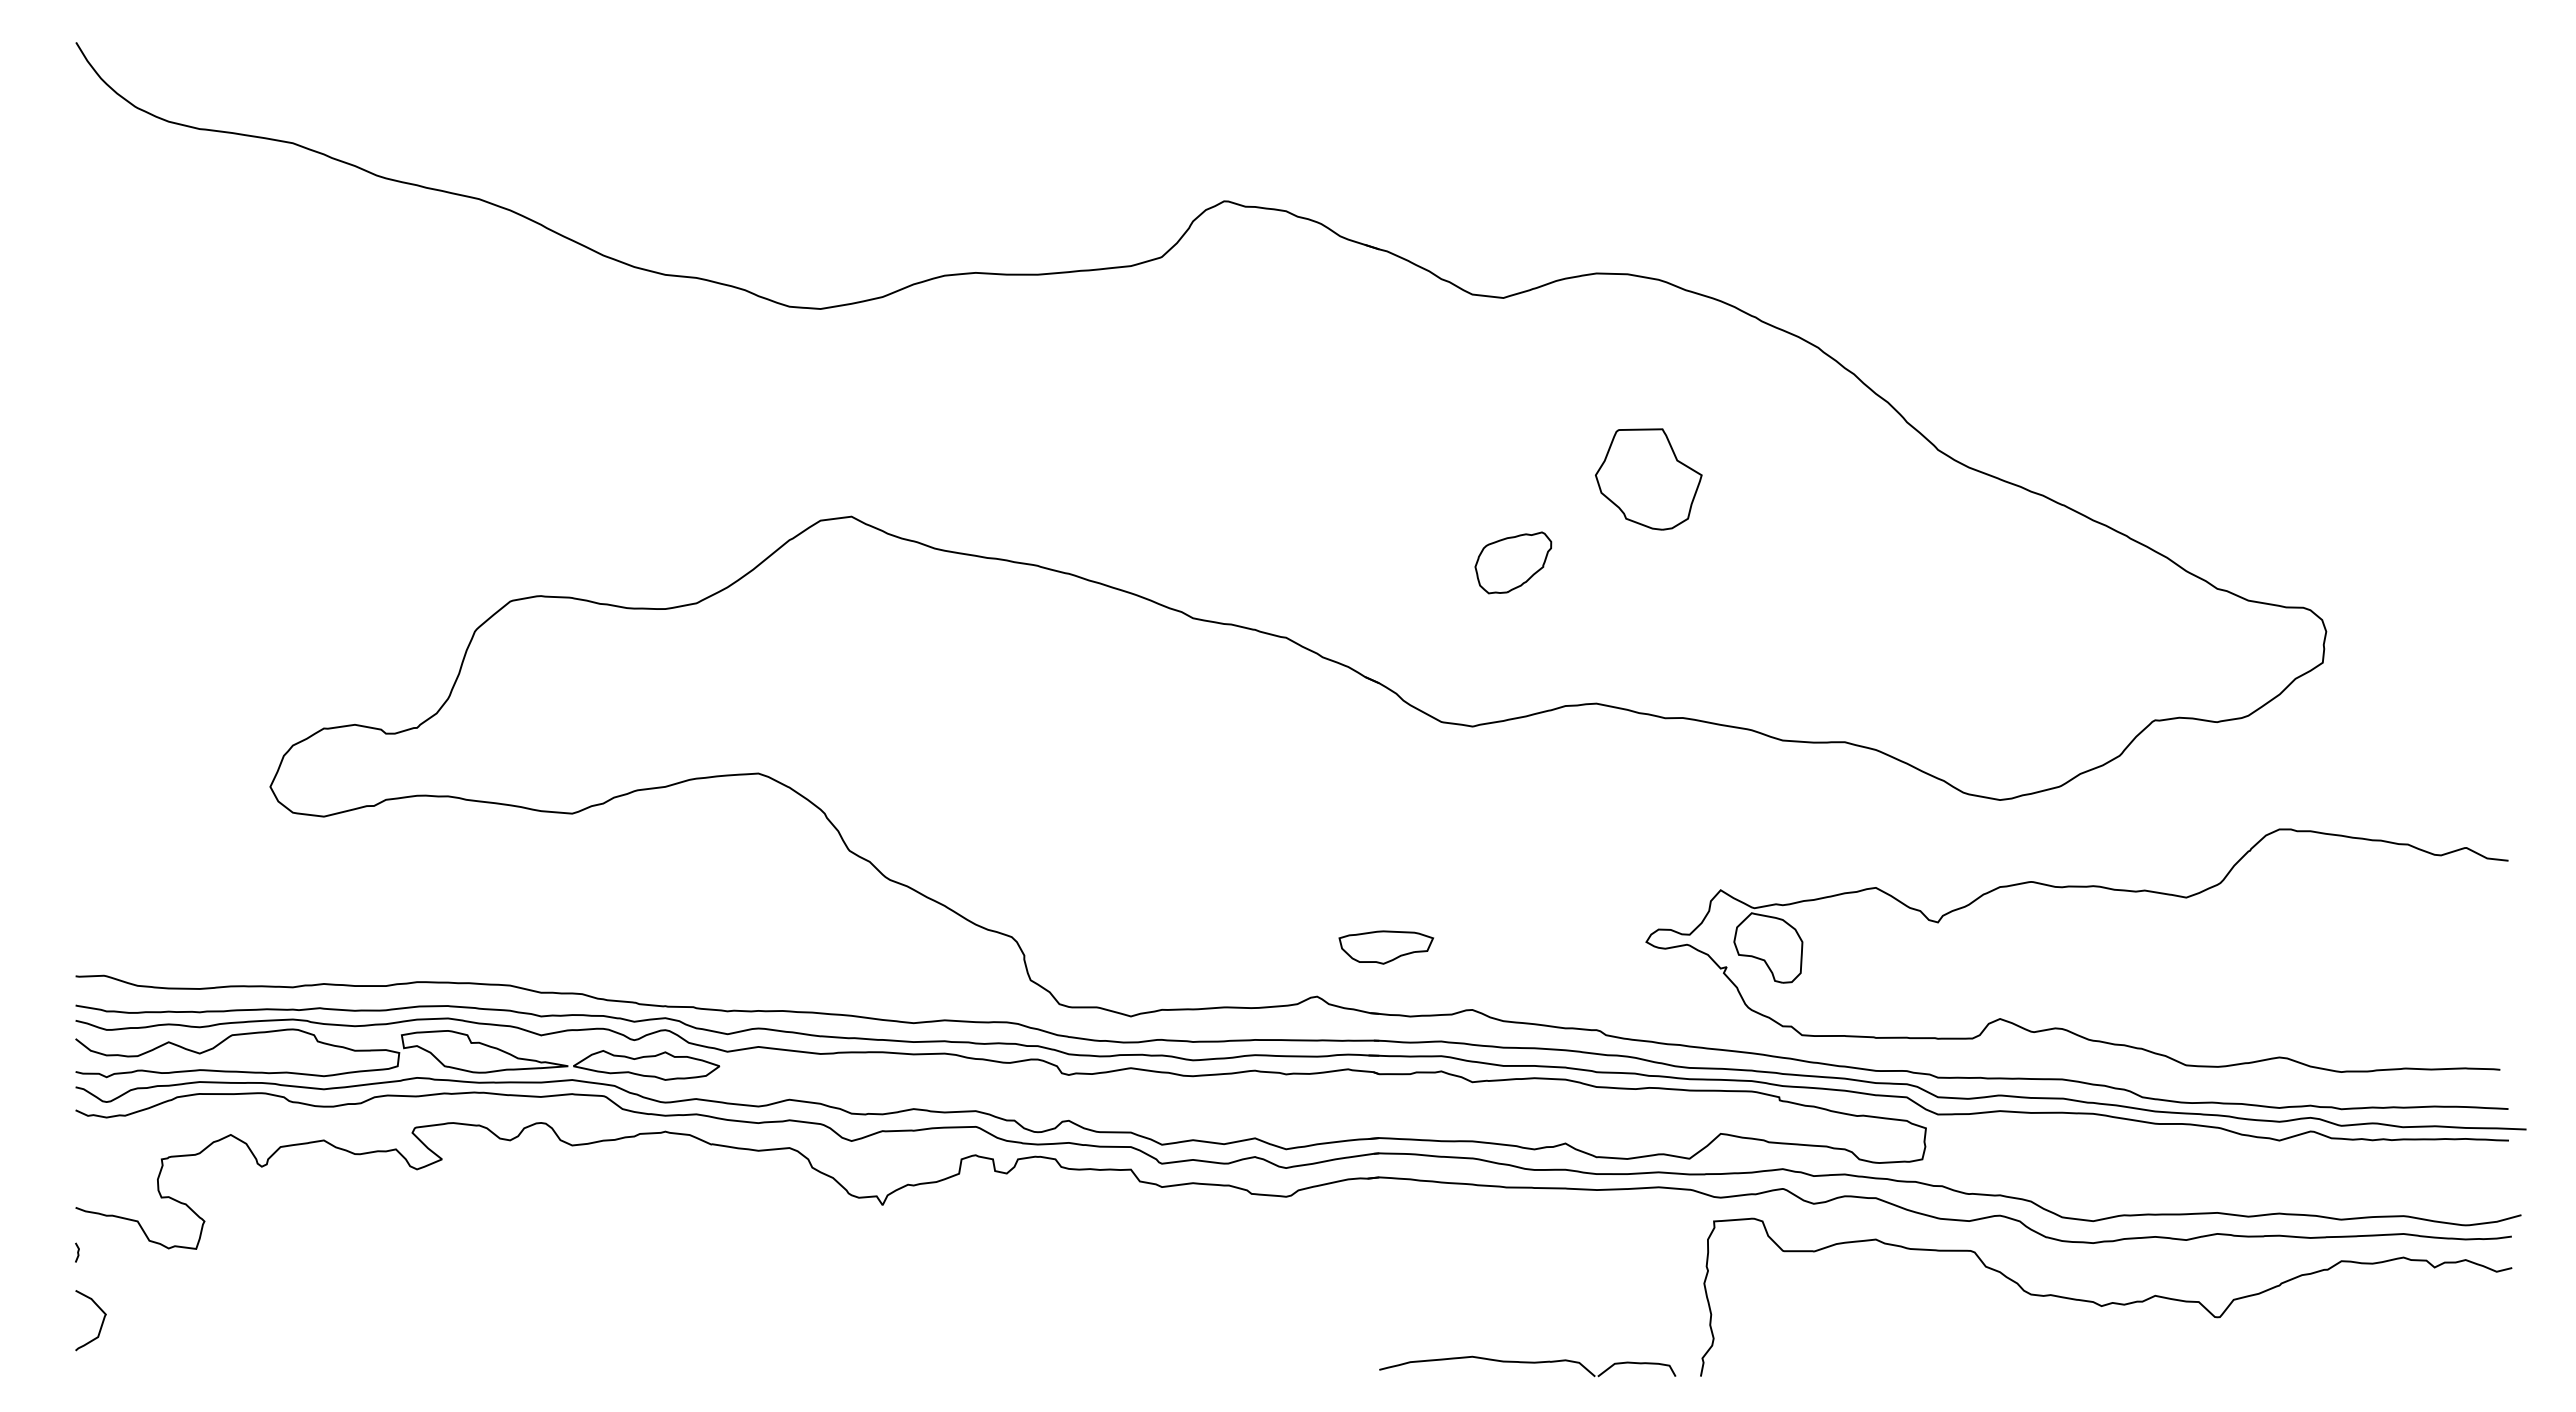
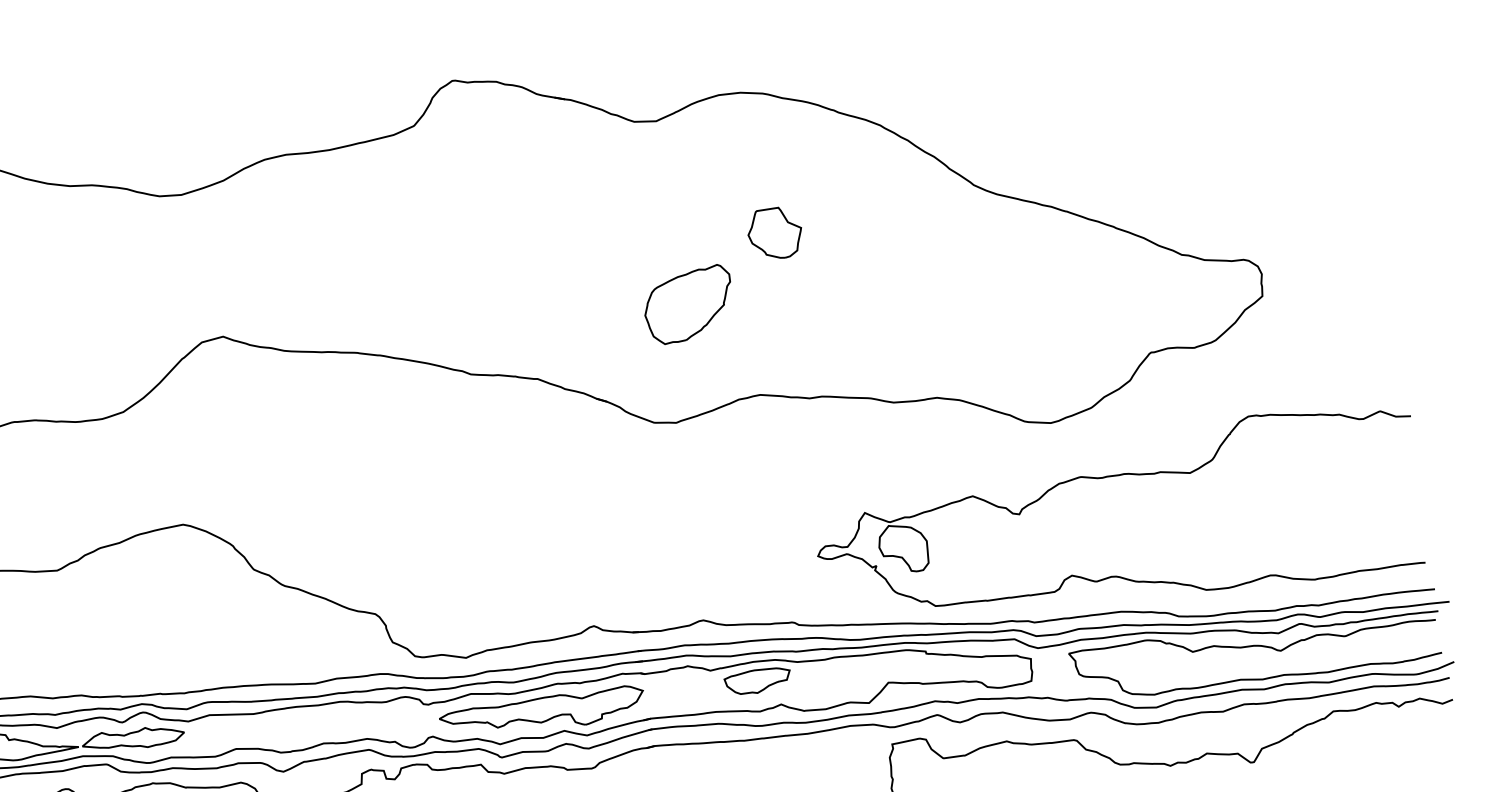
part: (1648, 479) -> (774, 233), size x0.71
part: (1513, 562) -> (688, 304), size x1.67
part: (1386, 947) -> (758, 681), moved
part: (1227, 1110) -> (542, 714), added
curve: (2242, 1154) -> (1254, 646), added

